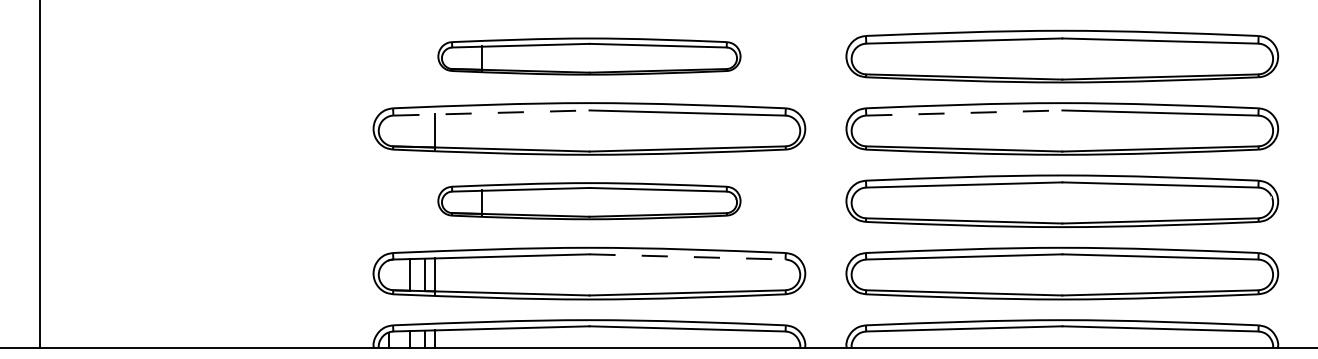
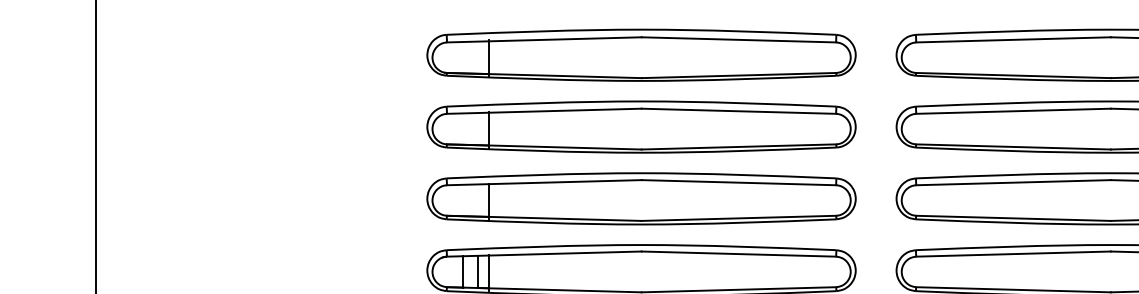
part: (589, 56) -> (641, 55), size x1.43
line: (491, 113) -> (544, 111), dashed -> solid
line: (964, 113) -> (1013, 111), dashed -> solid
part: (589, 200) -> (641, 198), size x1.43
line: (688, 256) -> (739, 253), dashed -> solid

